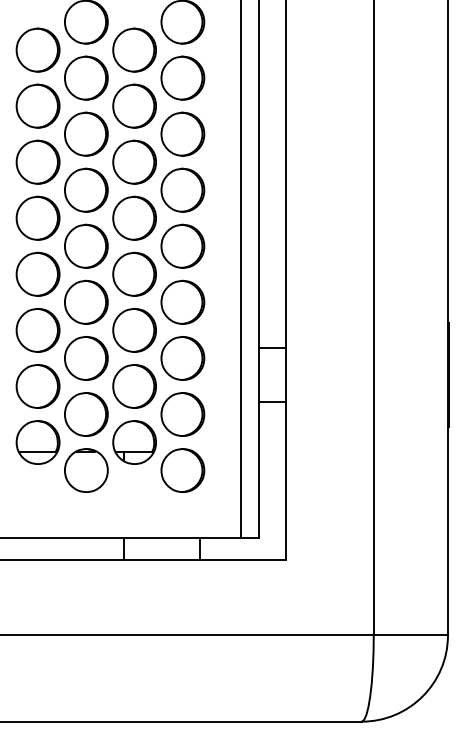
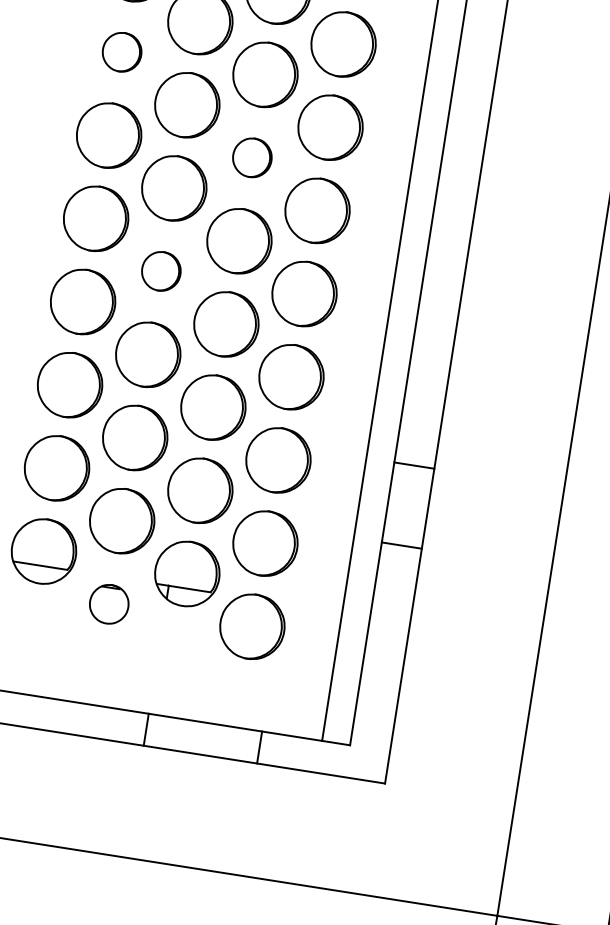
part: (37, 105) -> (121, 51), size x0.6
part: (134, 161) -> (252, 156), size x0.6
part: (86, 245) -> (161, 270), size x0.6
part: (86, 470) -> (109, 604), size x0.6

